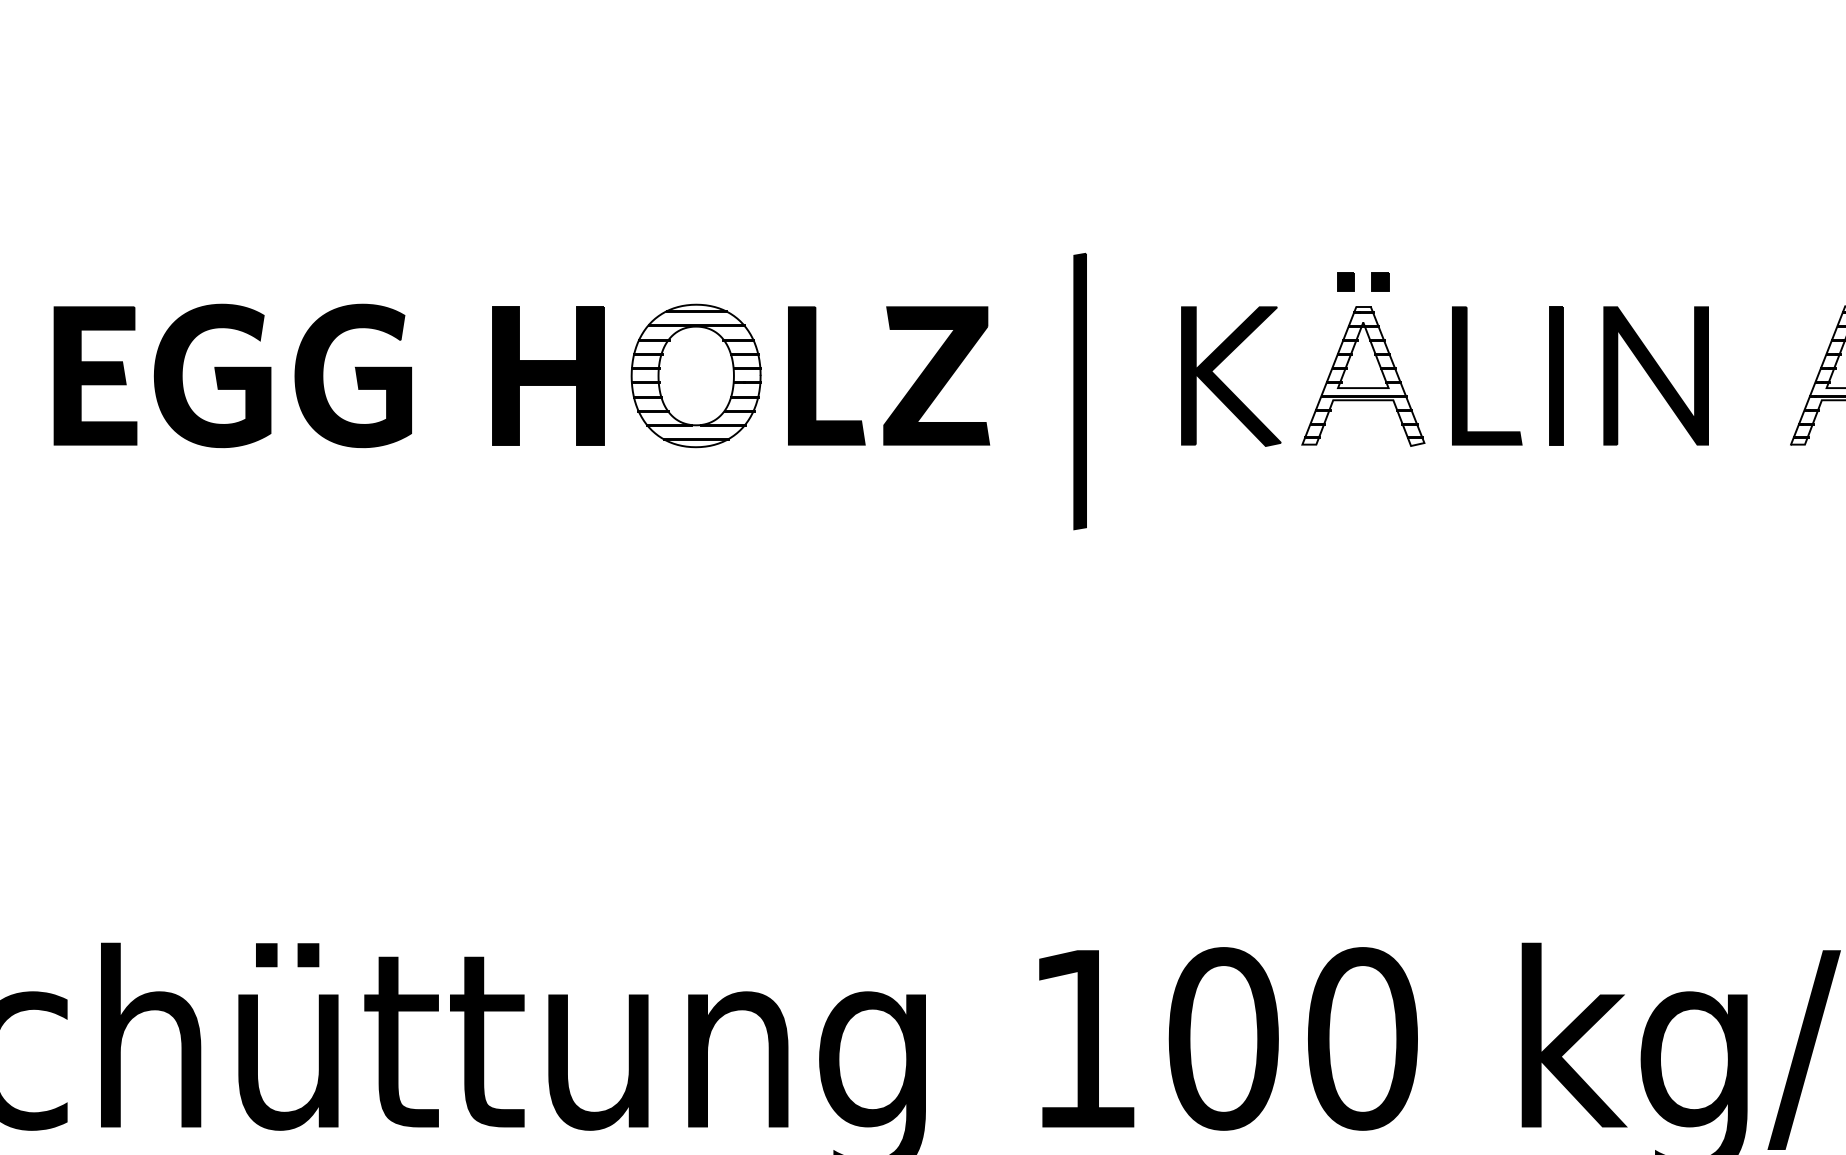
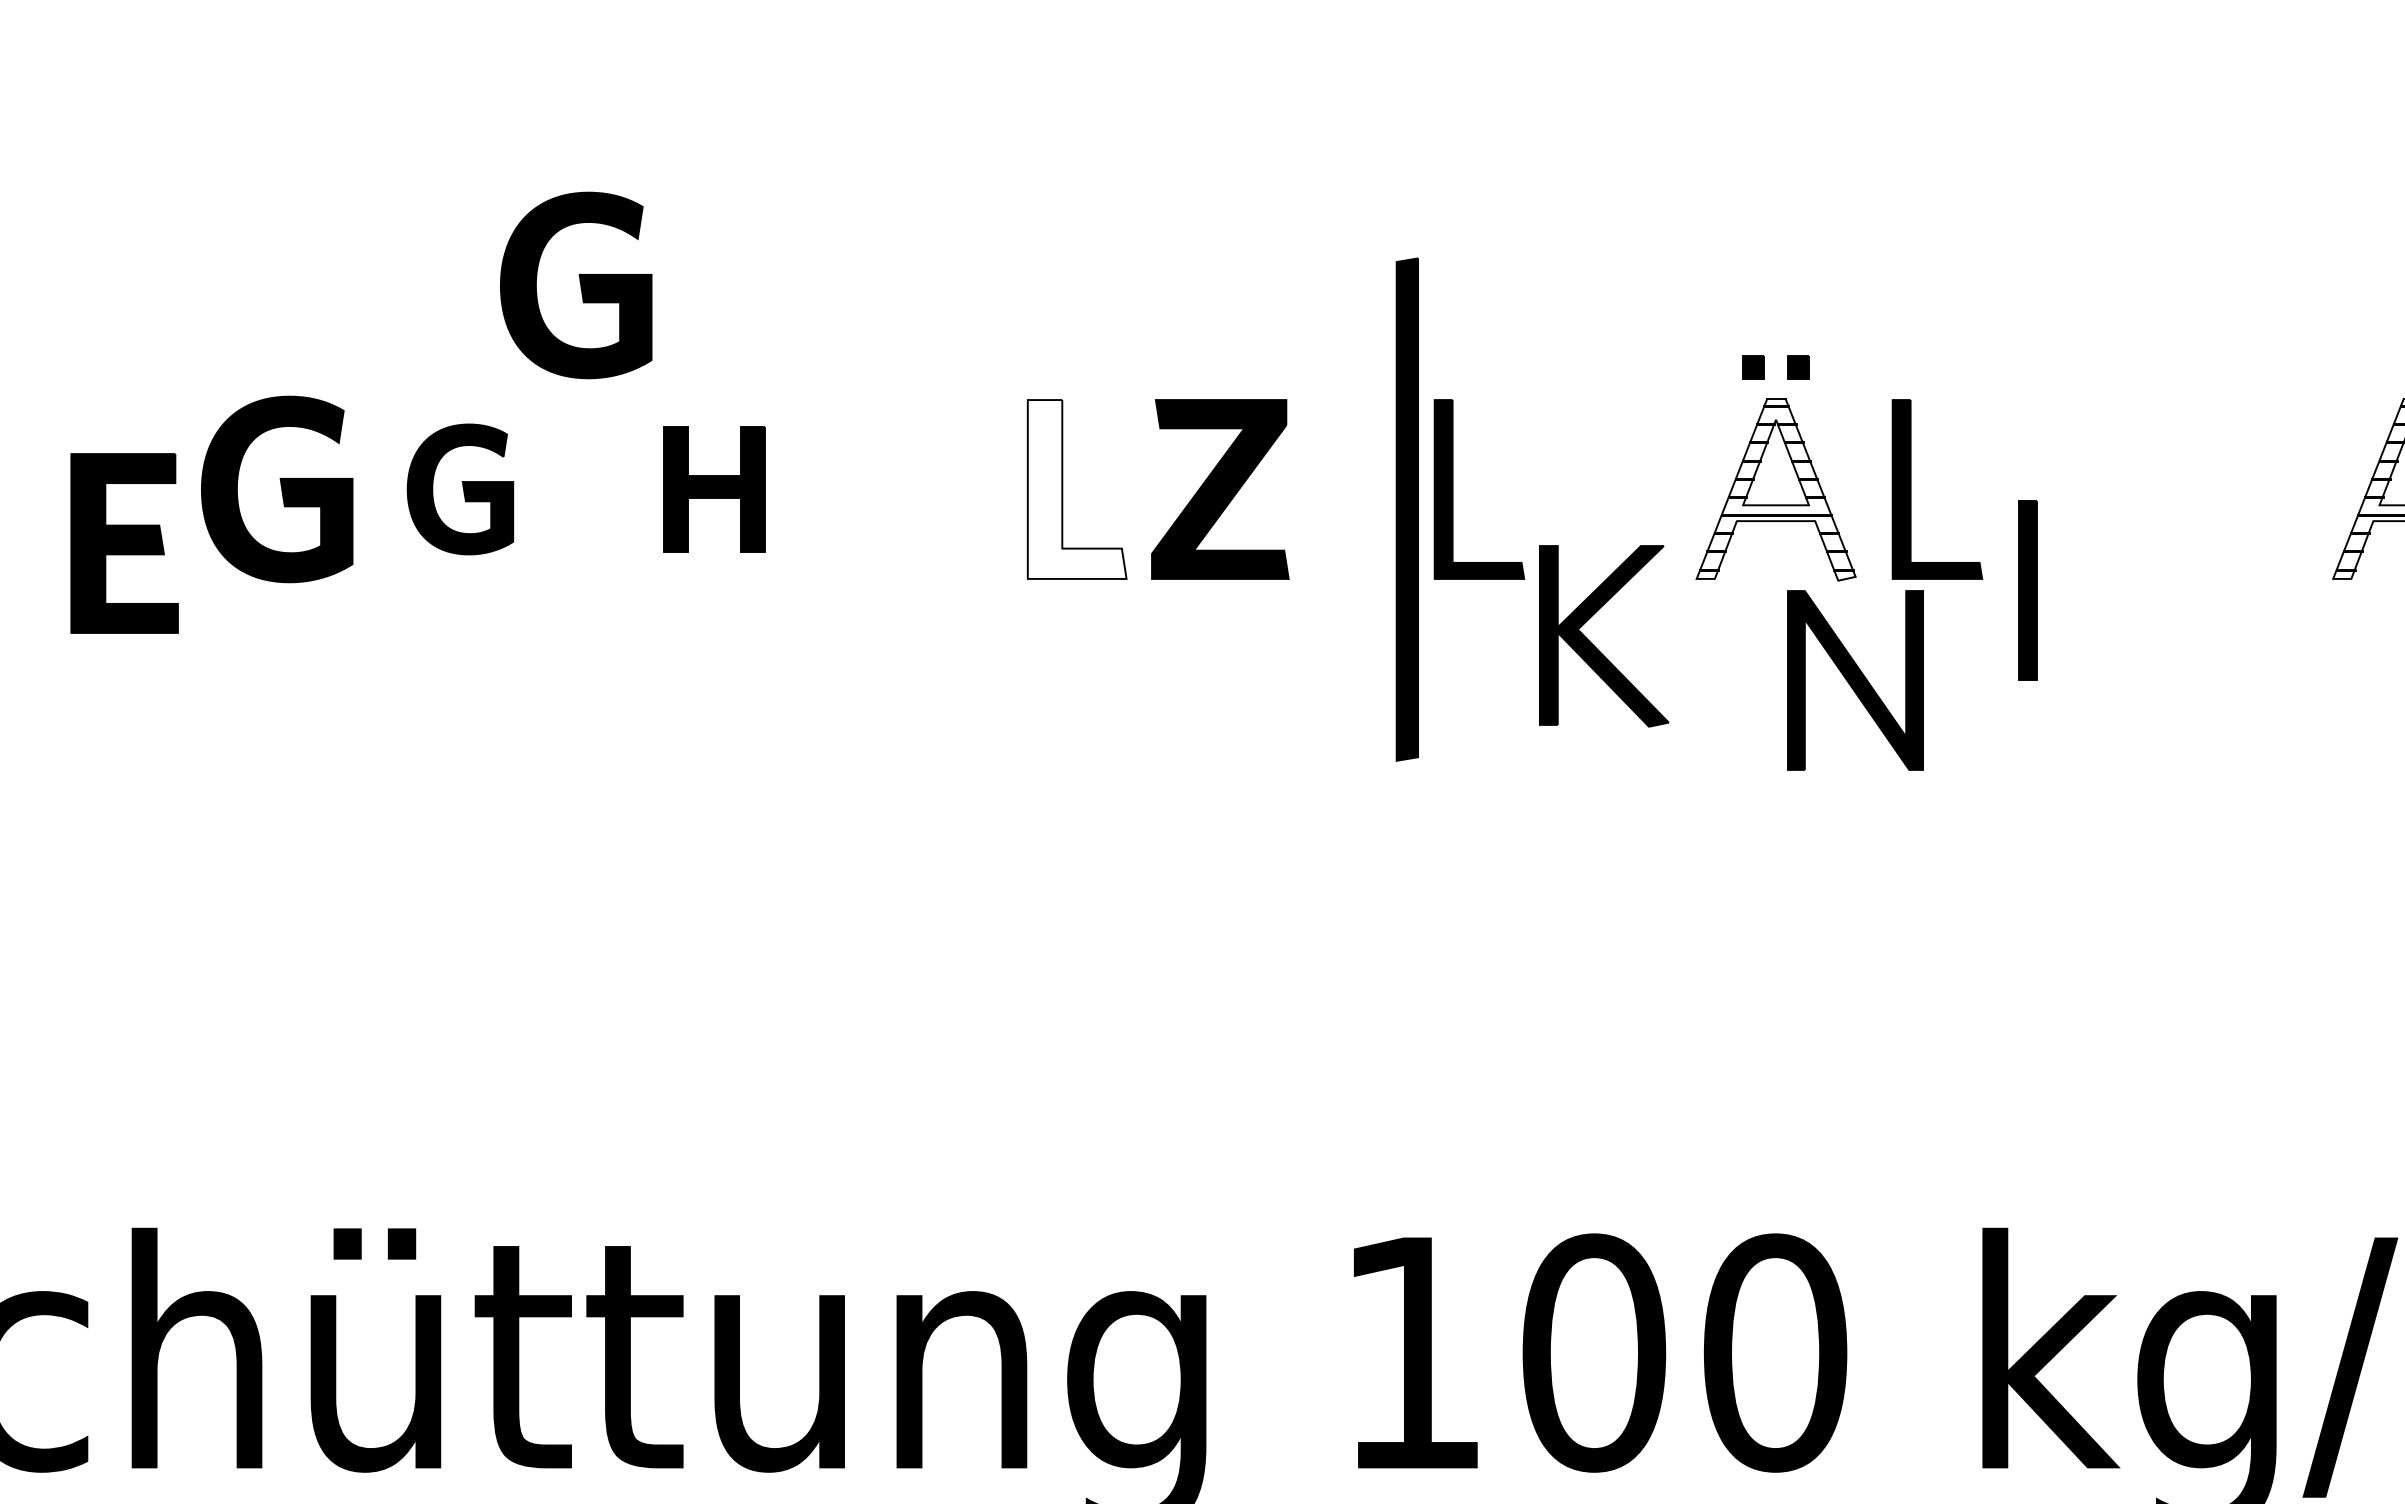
part: (442, 219) -> (576, 285), added
part: (95, 375) -> (124, 543), moved
part: (353, 375) -> (460, 489), size x0.7
part: (548, 375) -> (714, 489), size x0.7
part: (696, 375) -> (907, 489), removed
fill: (826, 375) -> (1076, 489), removed
part: (1115, 375) -> (1453, 489), added
part: (1556, 375) -> (2027, 590), moved
part: (1656, 375) -> (1855, 680), moved
part: (1223, 383) -> (1594, 645), moved
part: (1079, 391) -> (1406, 509), size x1.4

